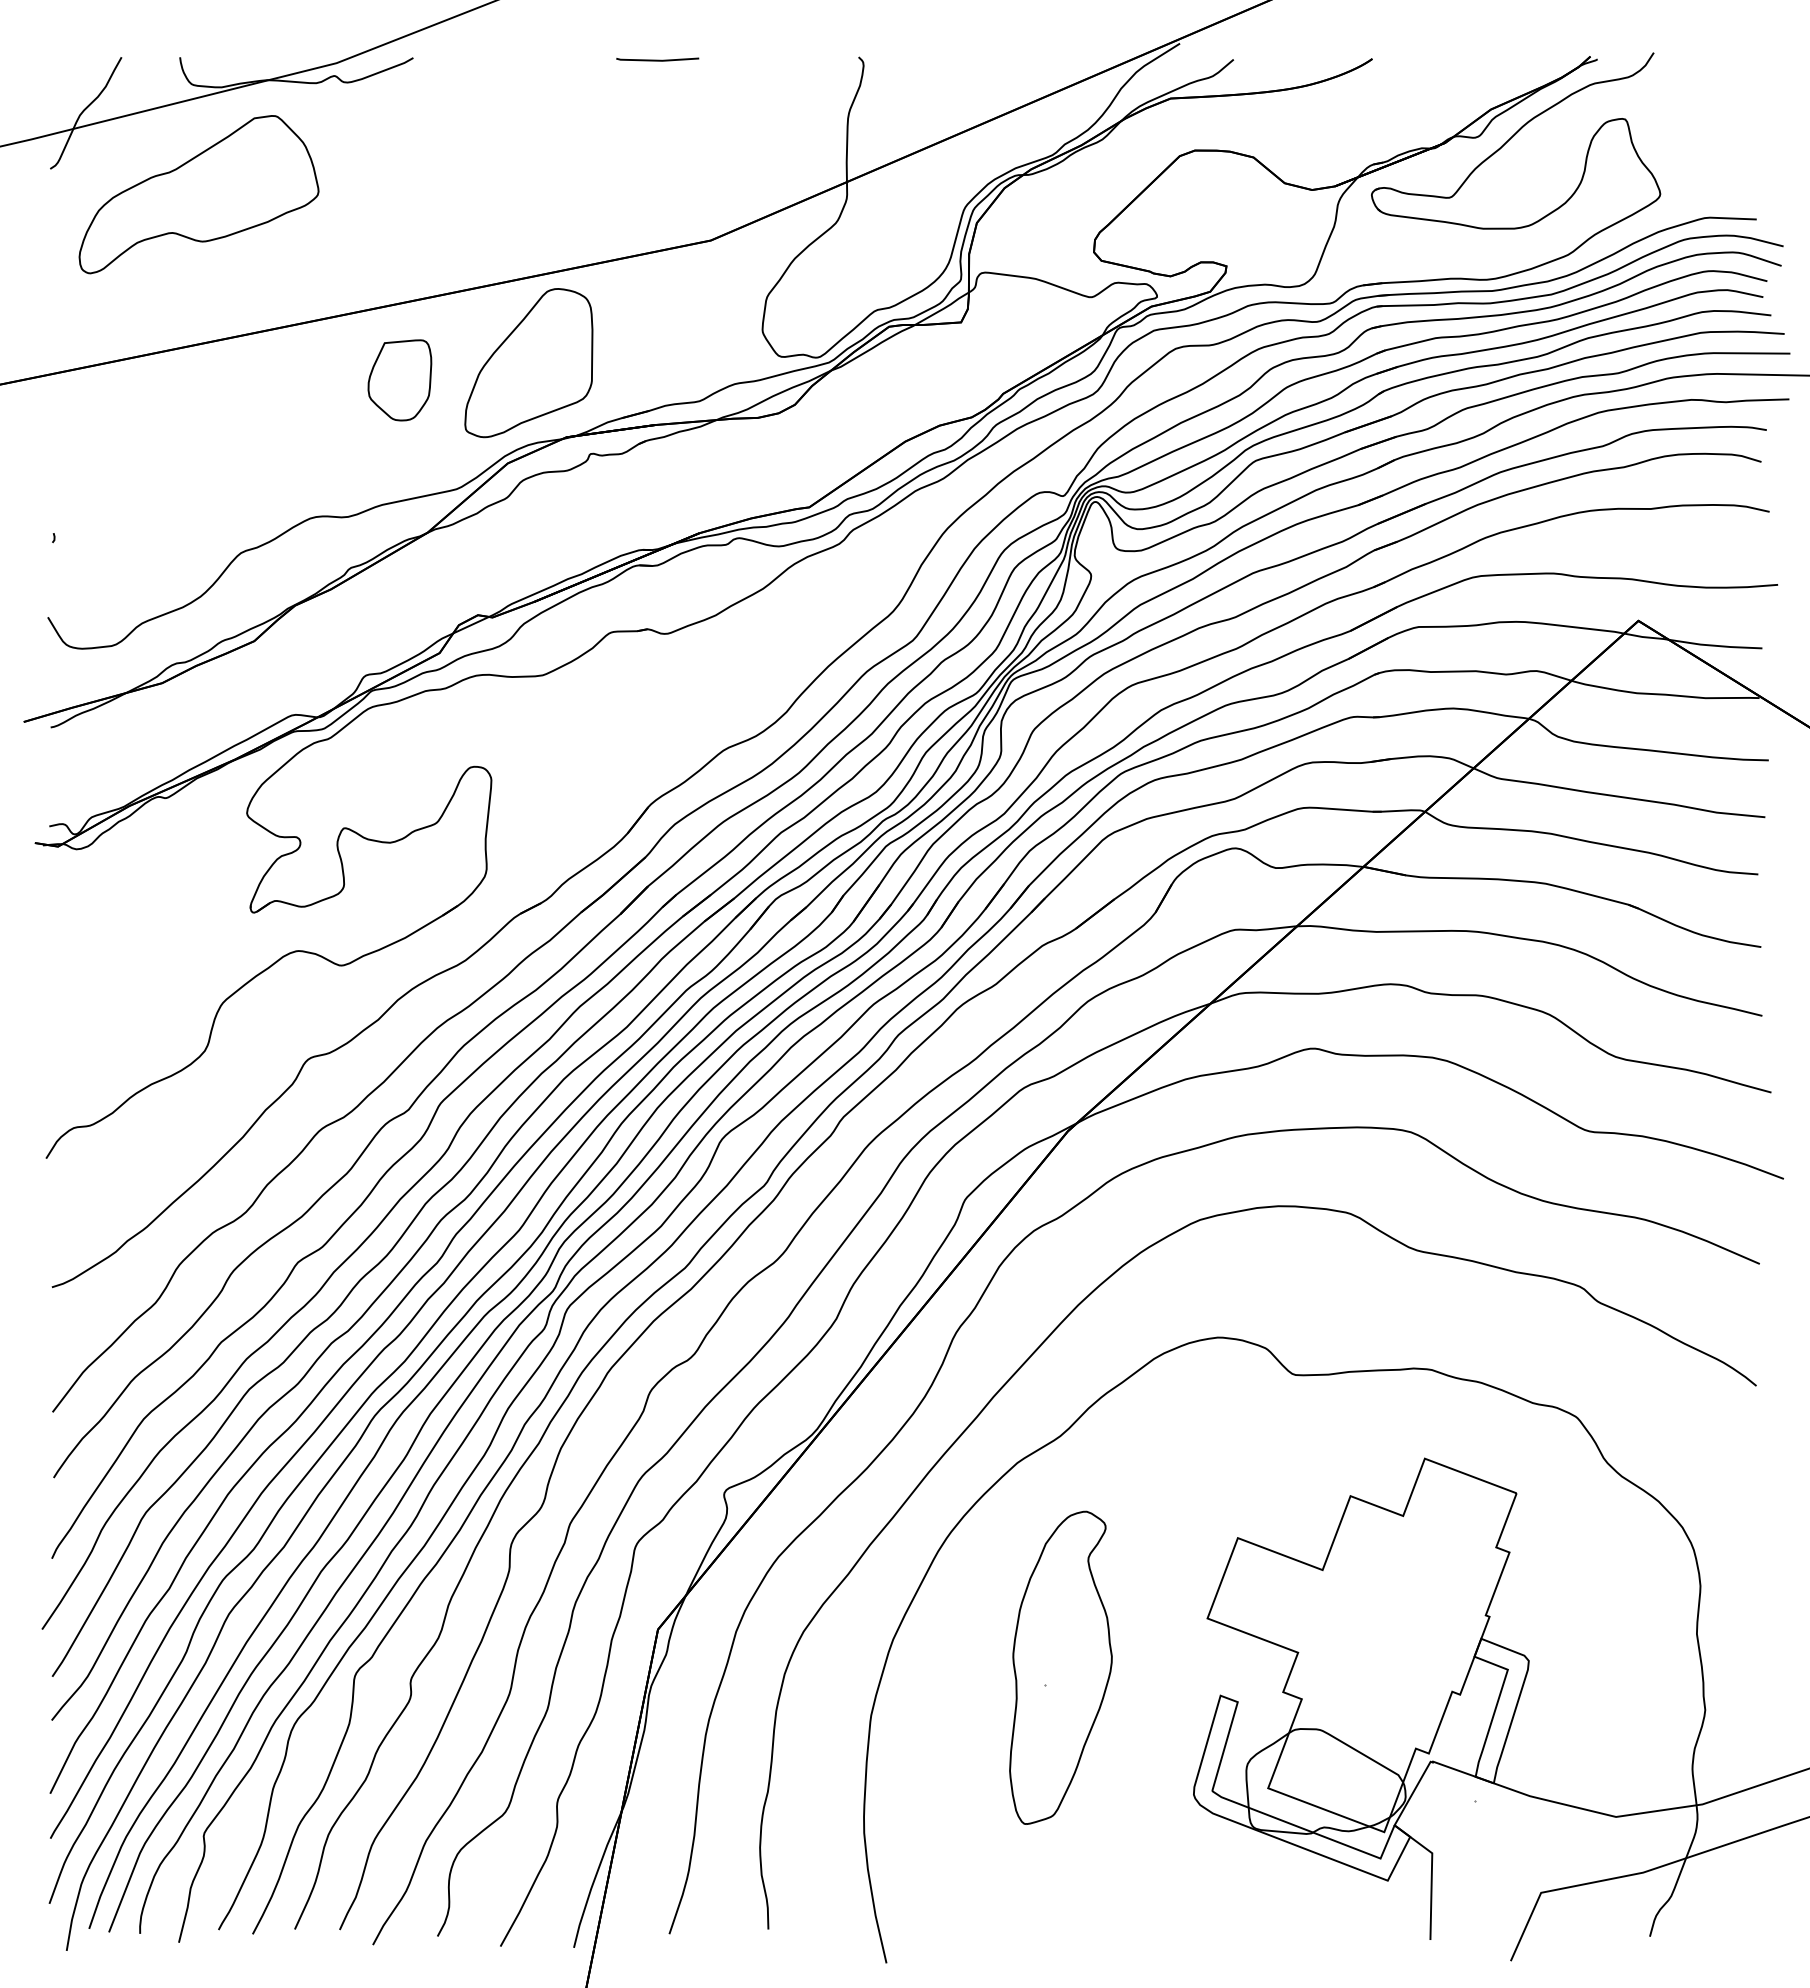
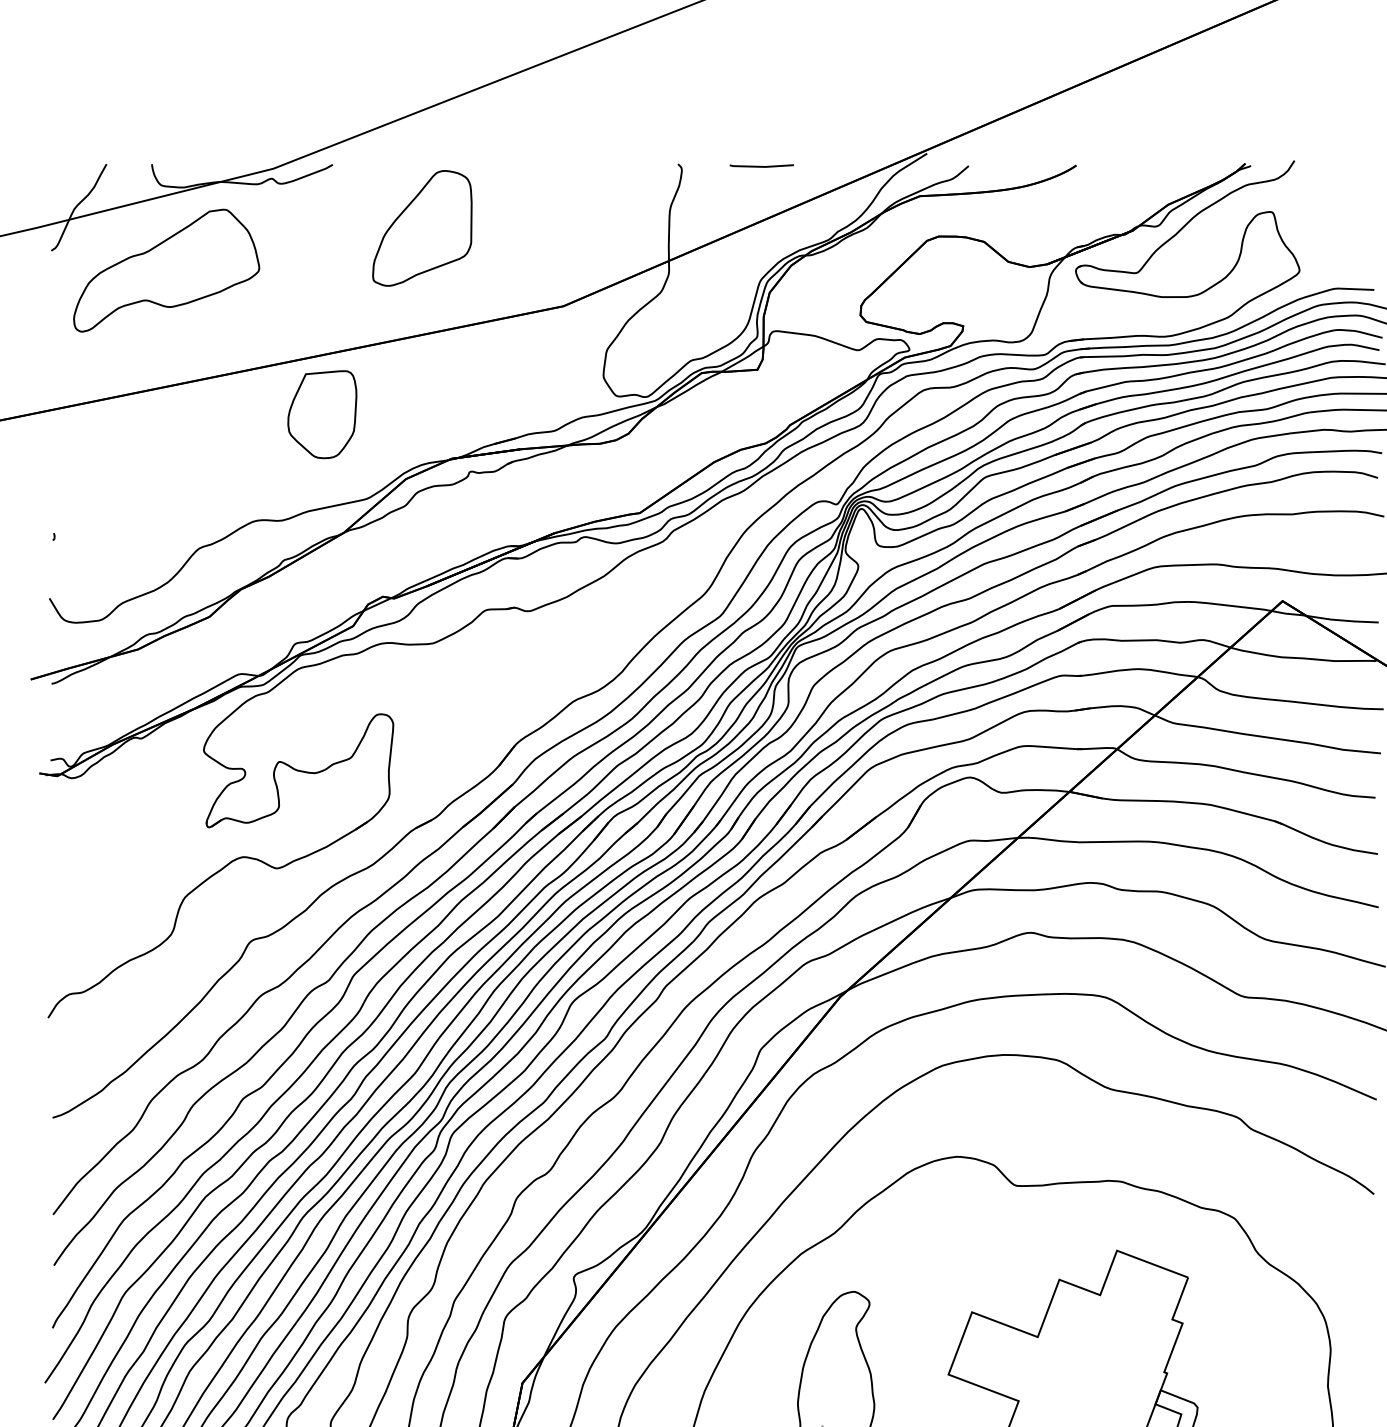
line: (657, 59) -> (761, 165), moved
part: (528, 363) -> (422, 228), moved
part: (399, 380) -> (322, 414), size x1.4

